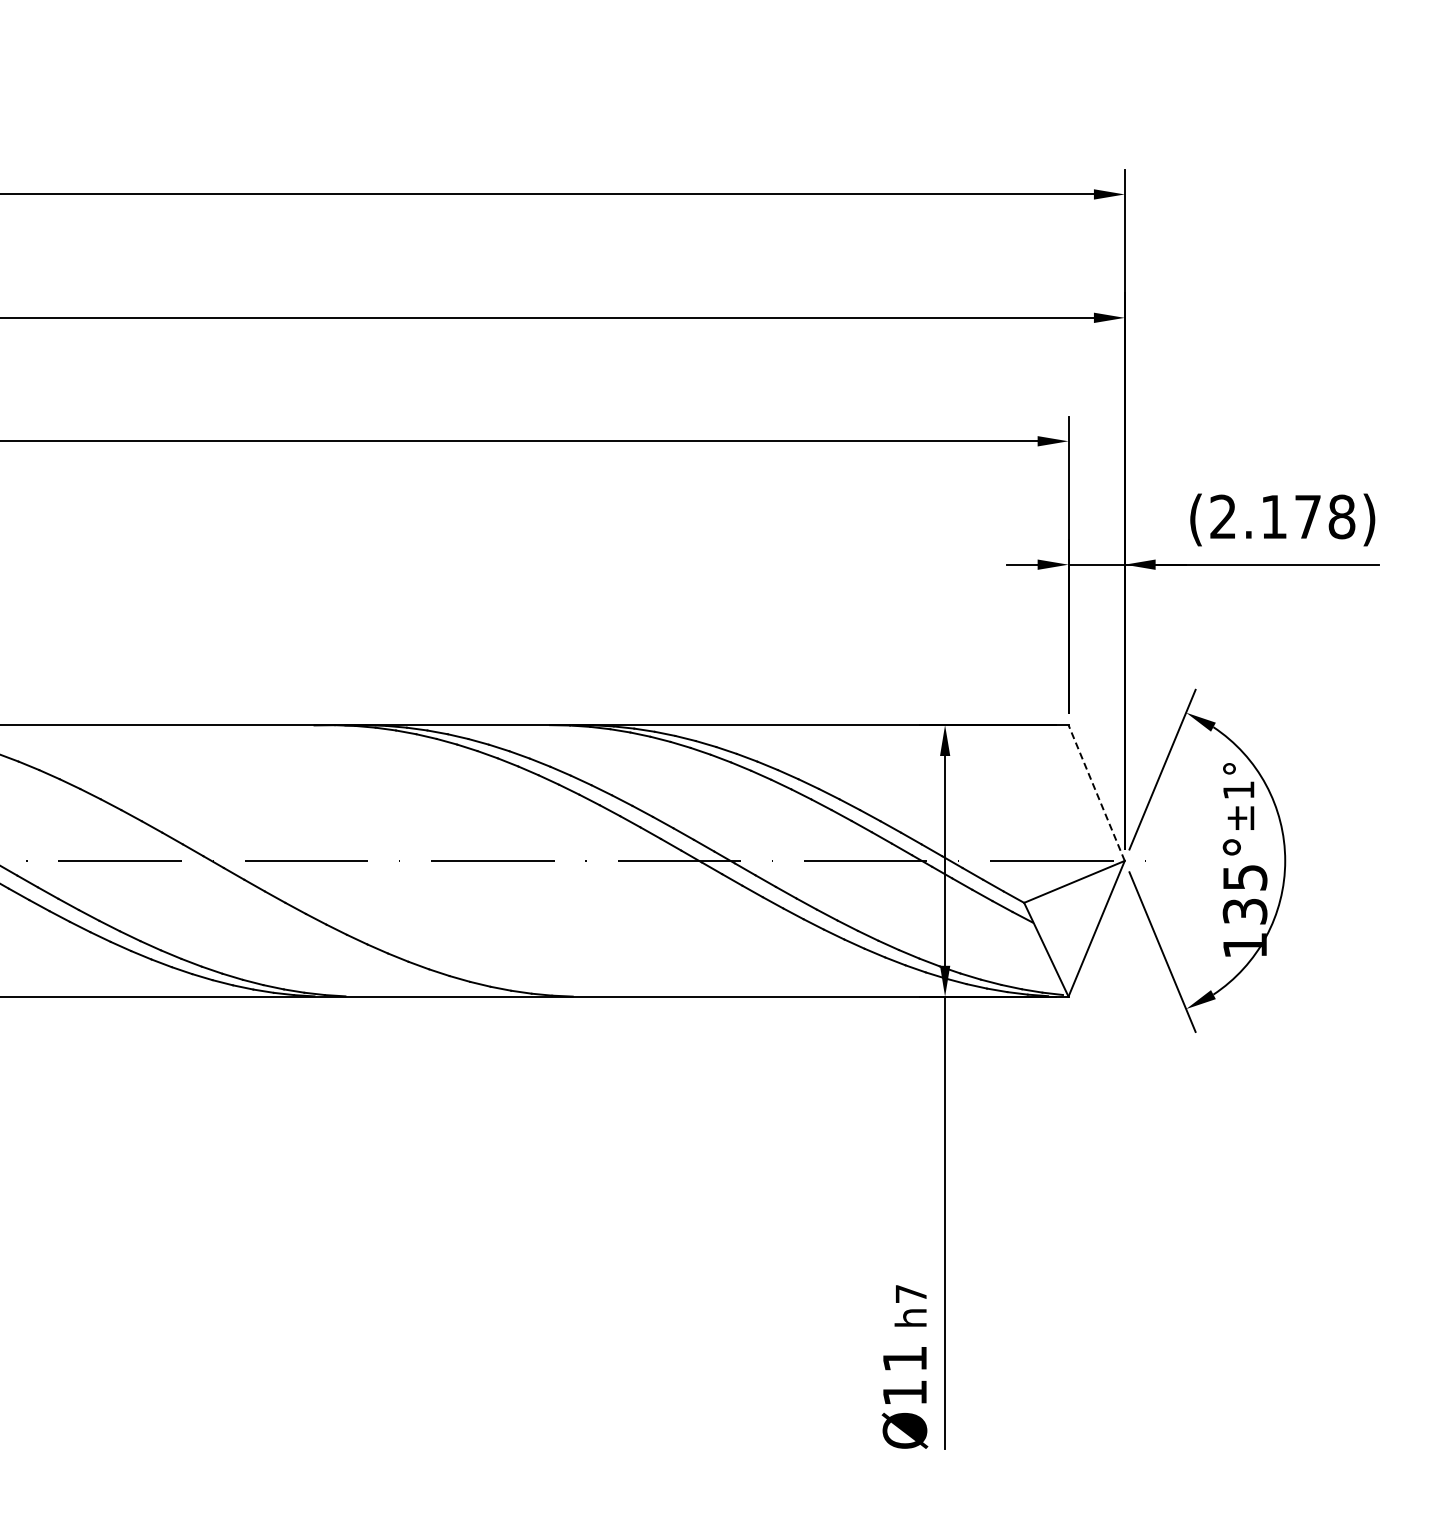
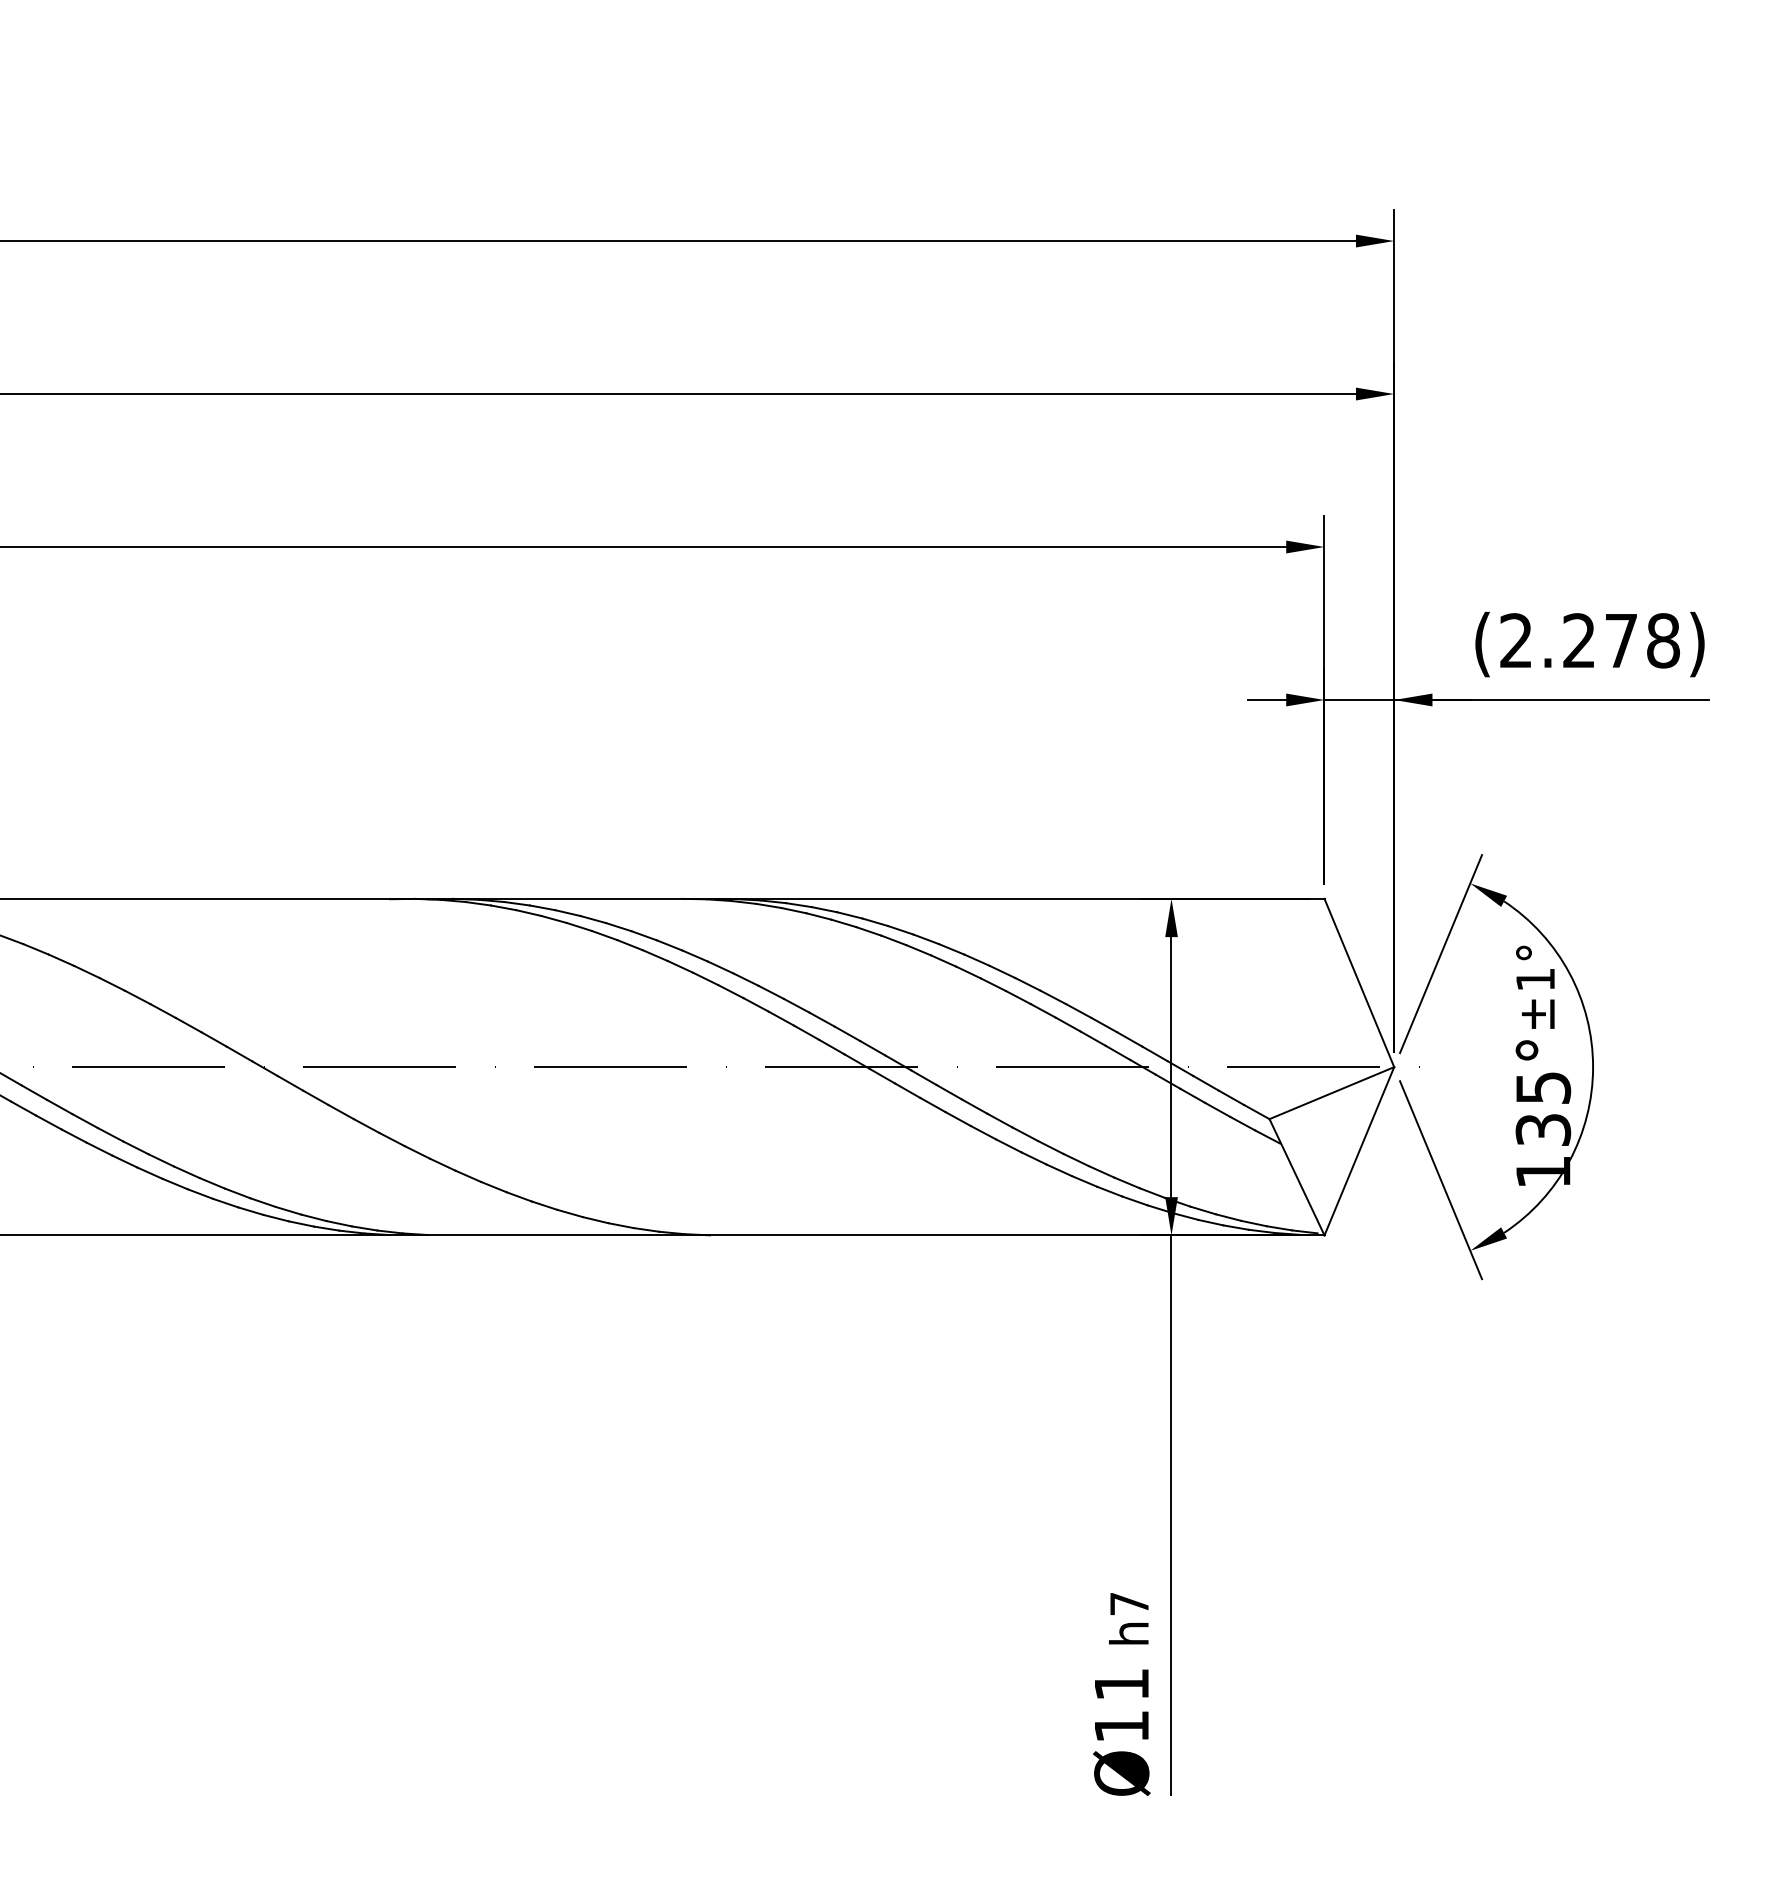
text: (1273, 516) -> (1578, 640), (2.178) -> (2.278)
line: (1096, 792) -> (1359, 982), dashed -> solid

